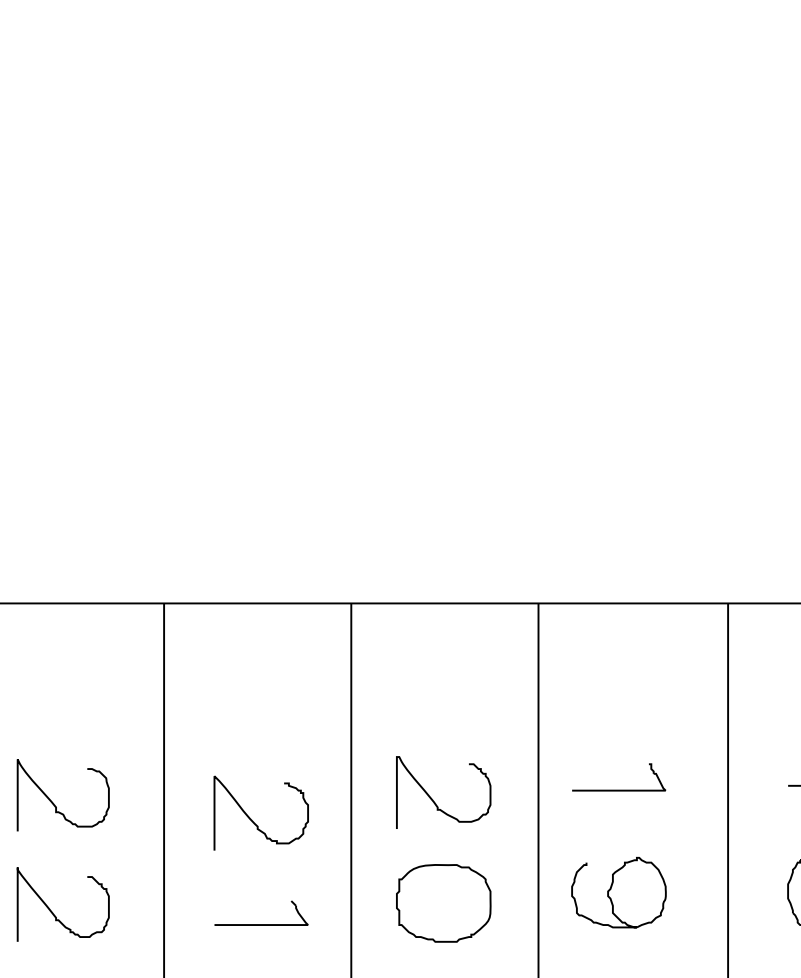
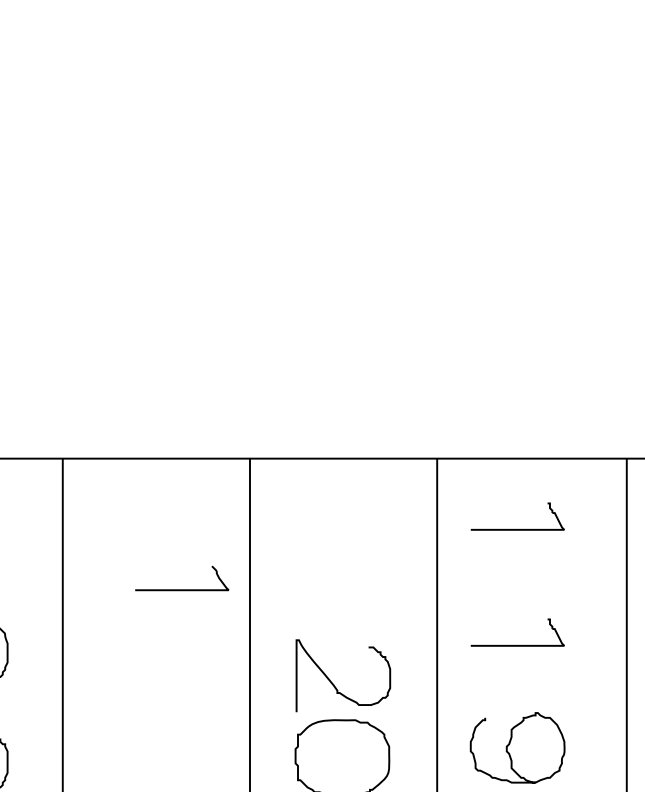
part: (619, 673) -> (518, 528), added
curve: (433, 799) -> (333, 682), moved
curve: (251, 818) -> (150, 673), removed
part: (261, 924) -> (182, 589), moved

